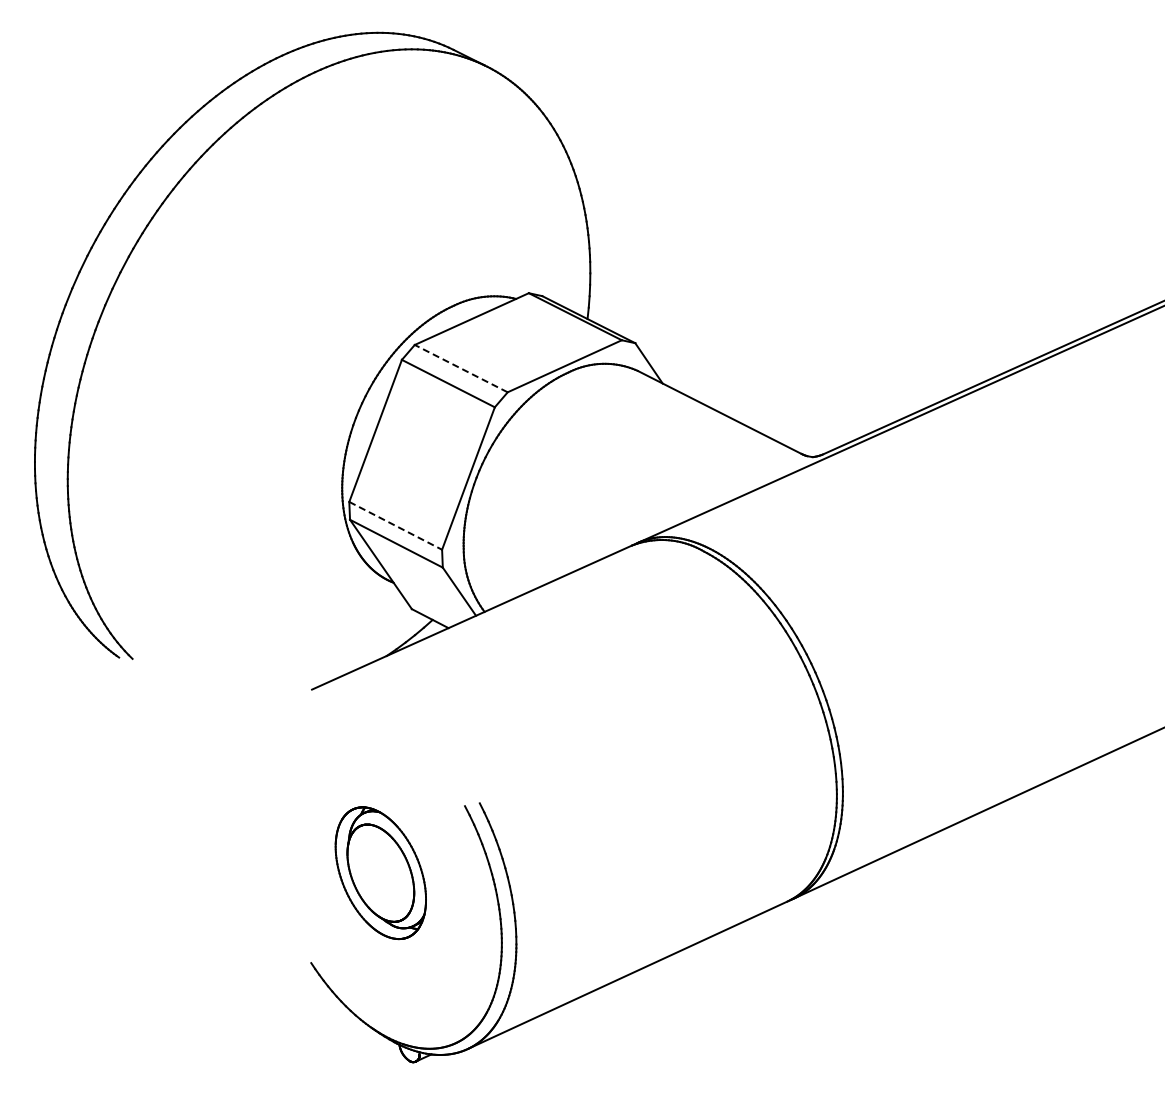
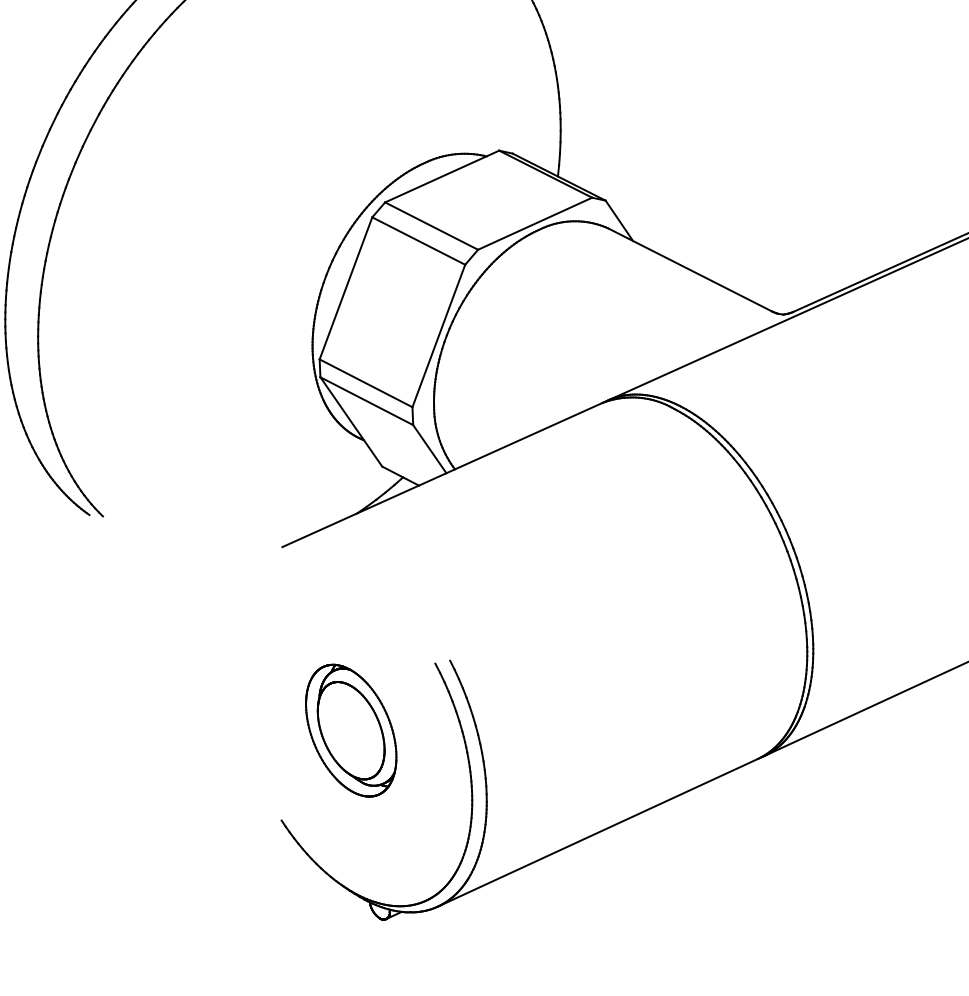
line: (460, 368) -> (430, 225), dashed -> solid
line: (396, 526) -> (366, 383), dashed -> solid

